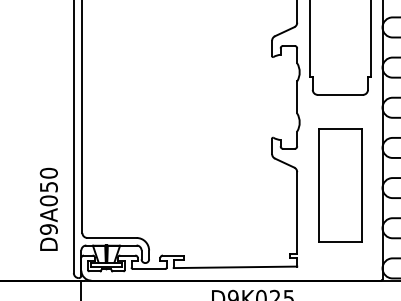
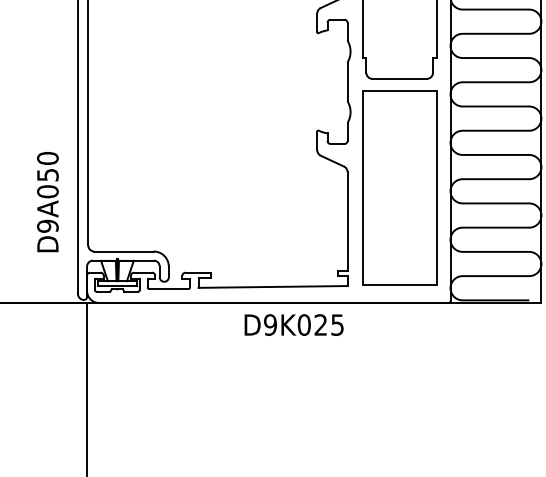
part: (340, 184) -> (399, 187), size x1.43
text: (48, 209) -> (47, 202), moved

